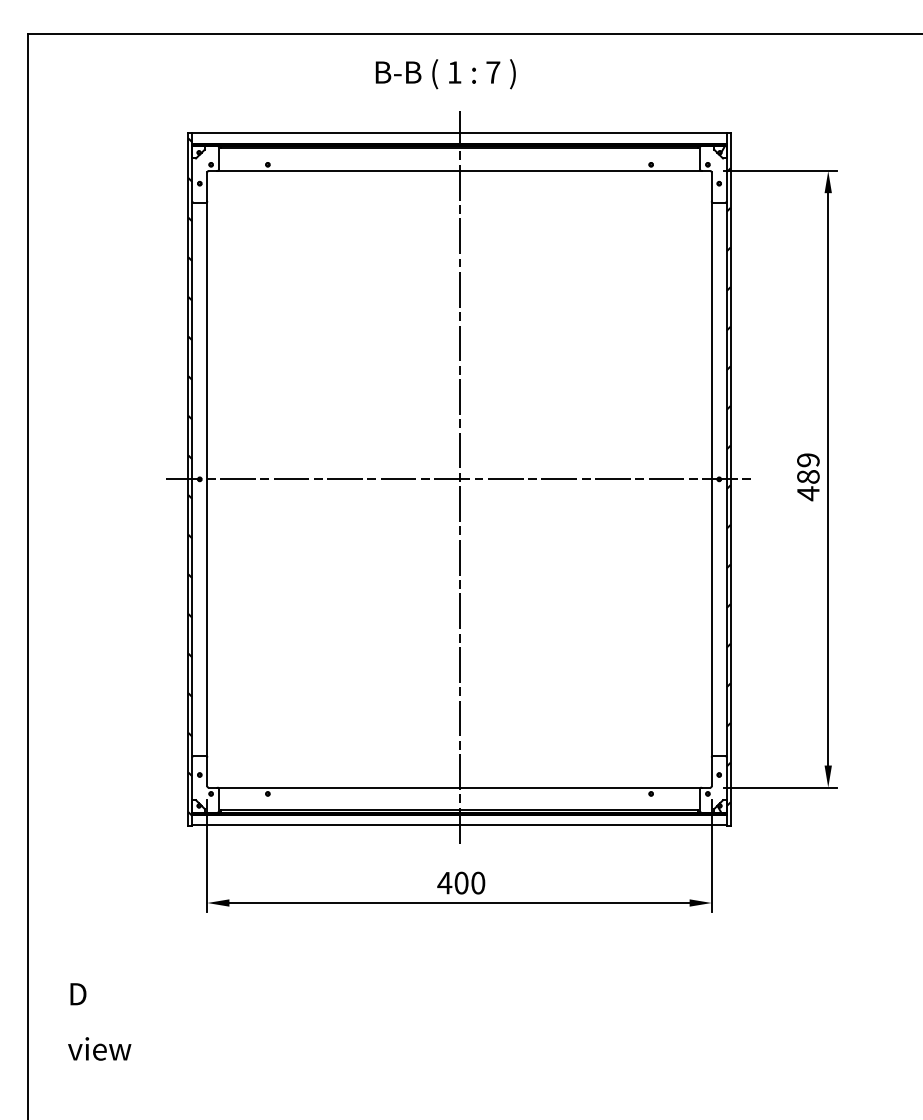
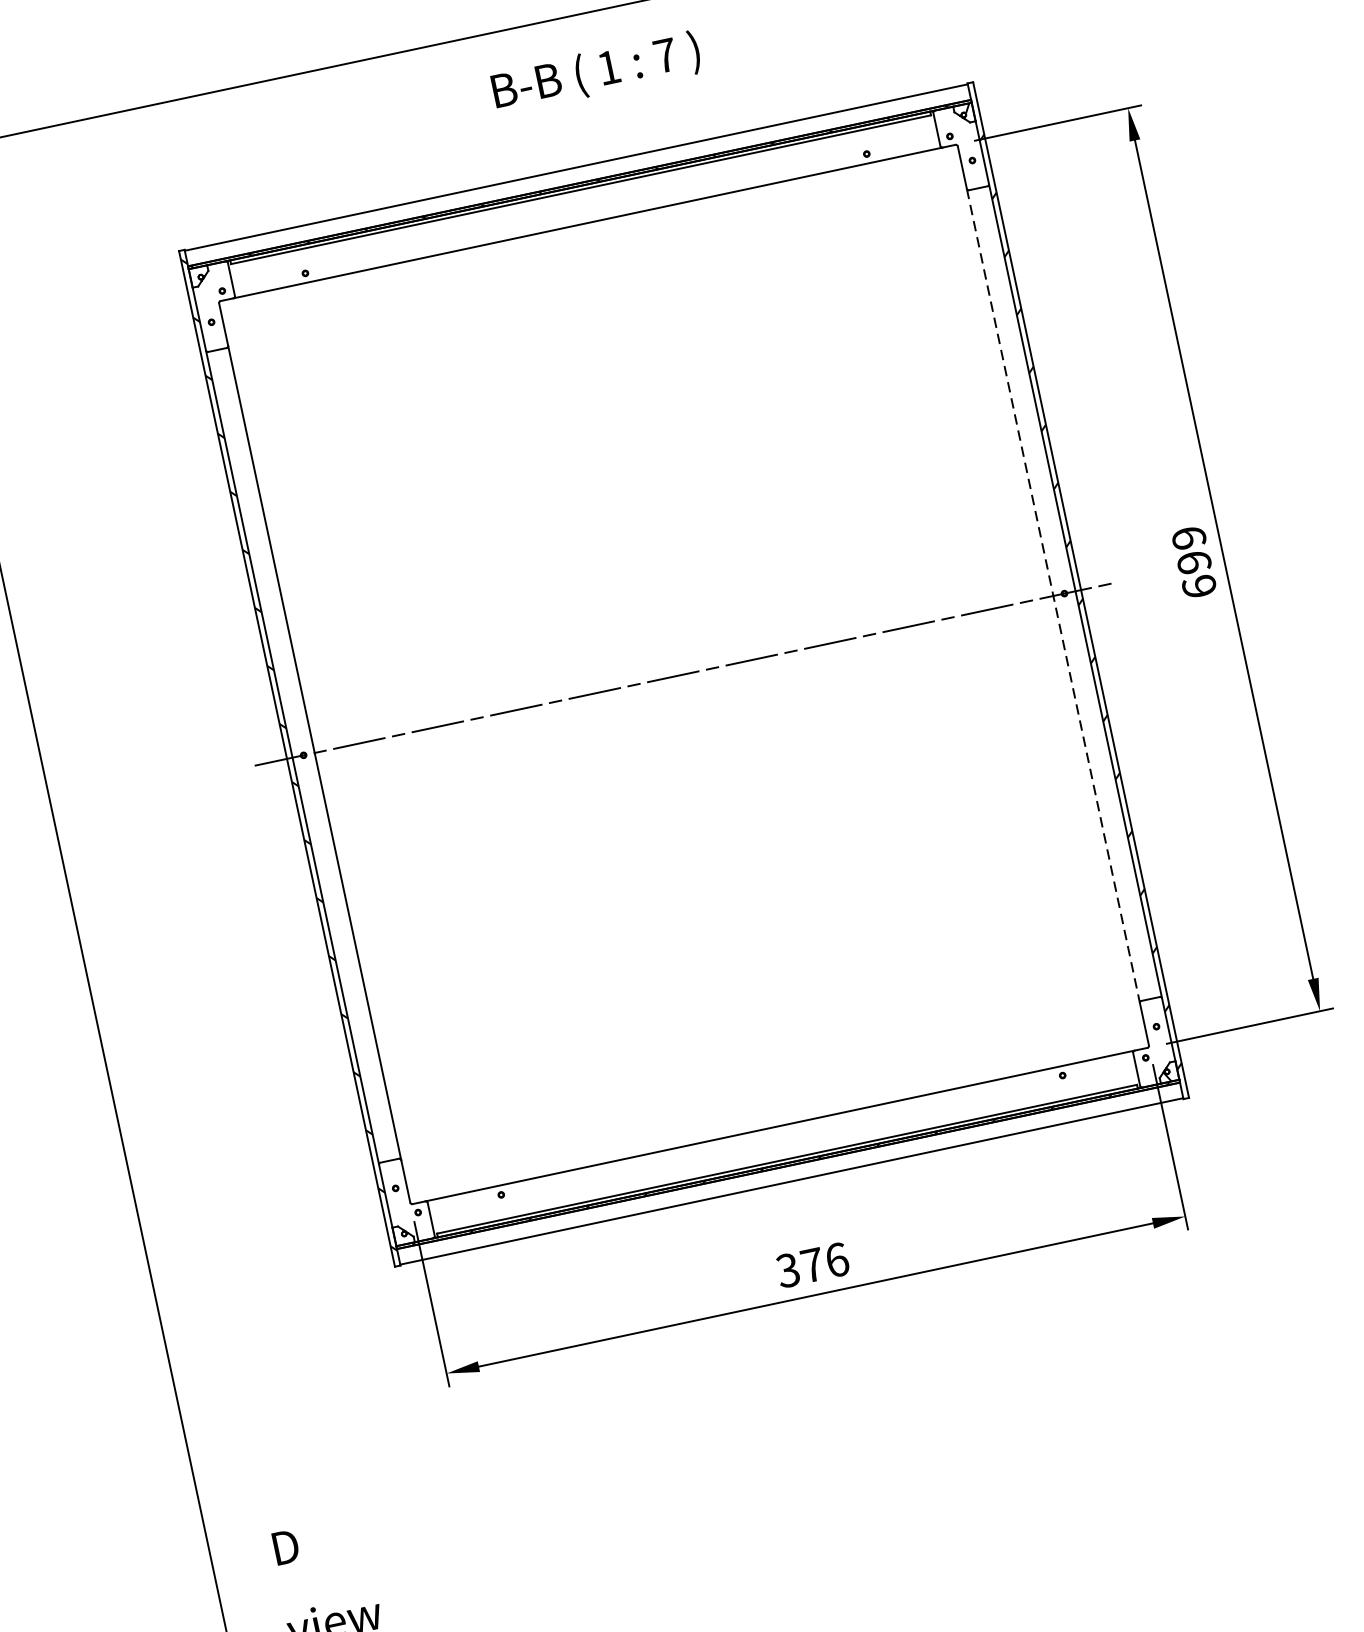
text: (445, 74) -> (596, 73), moved
line: (459, 479) -> (684, 674), removed
line: (711, 479) -> (1053, 596), solid -> dashed
text: (808, 485) -> (1197, 574), 489 -> 699
text: (461, 882) -> (812, 1264), 400 -> 376

